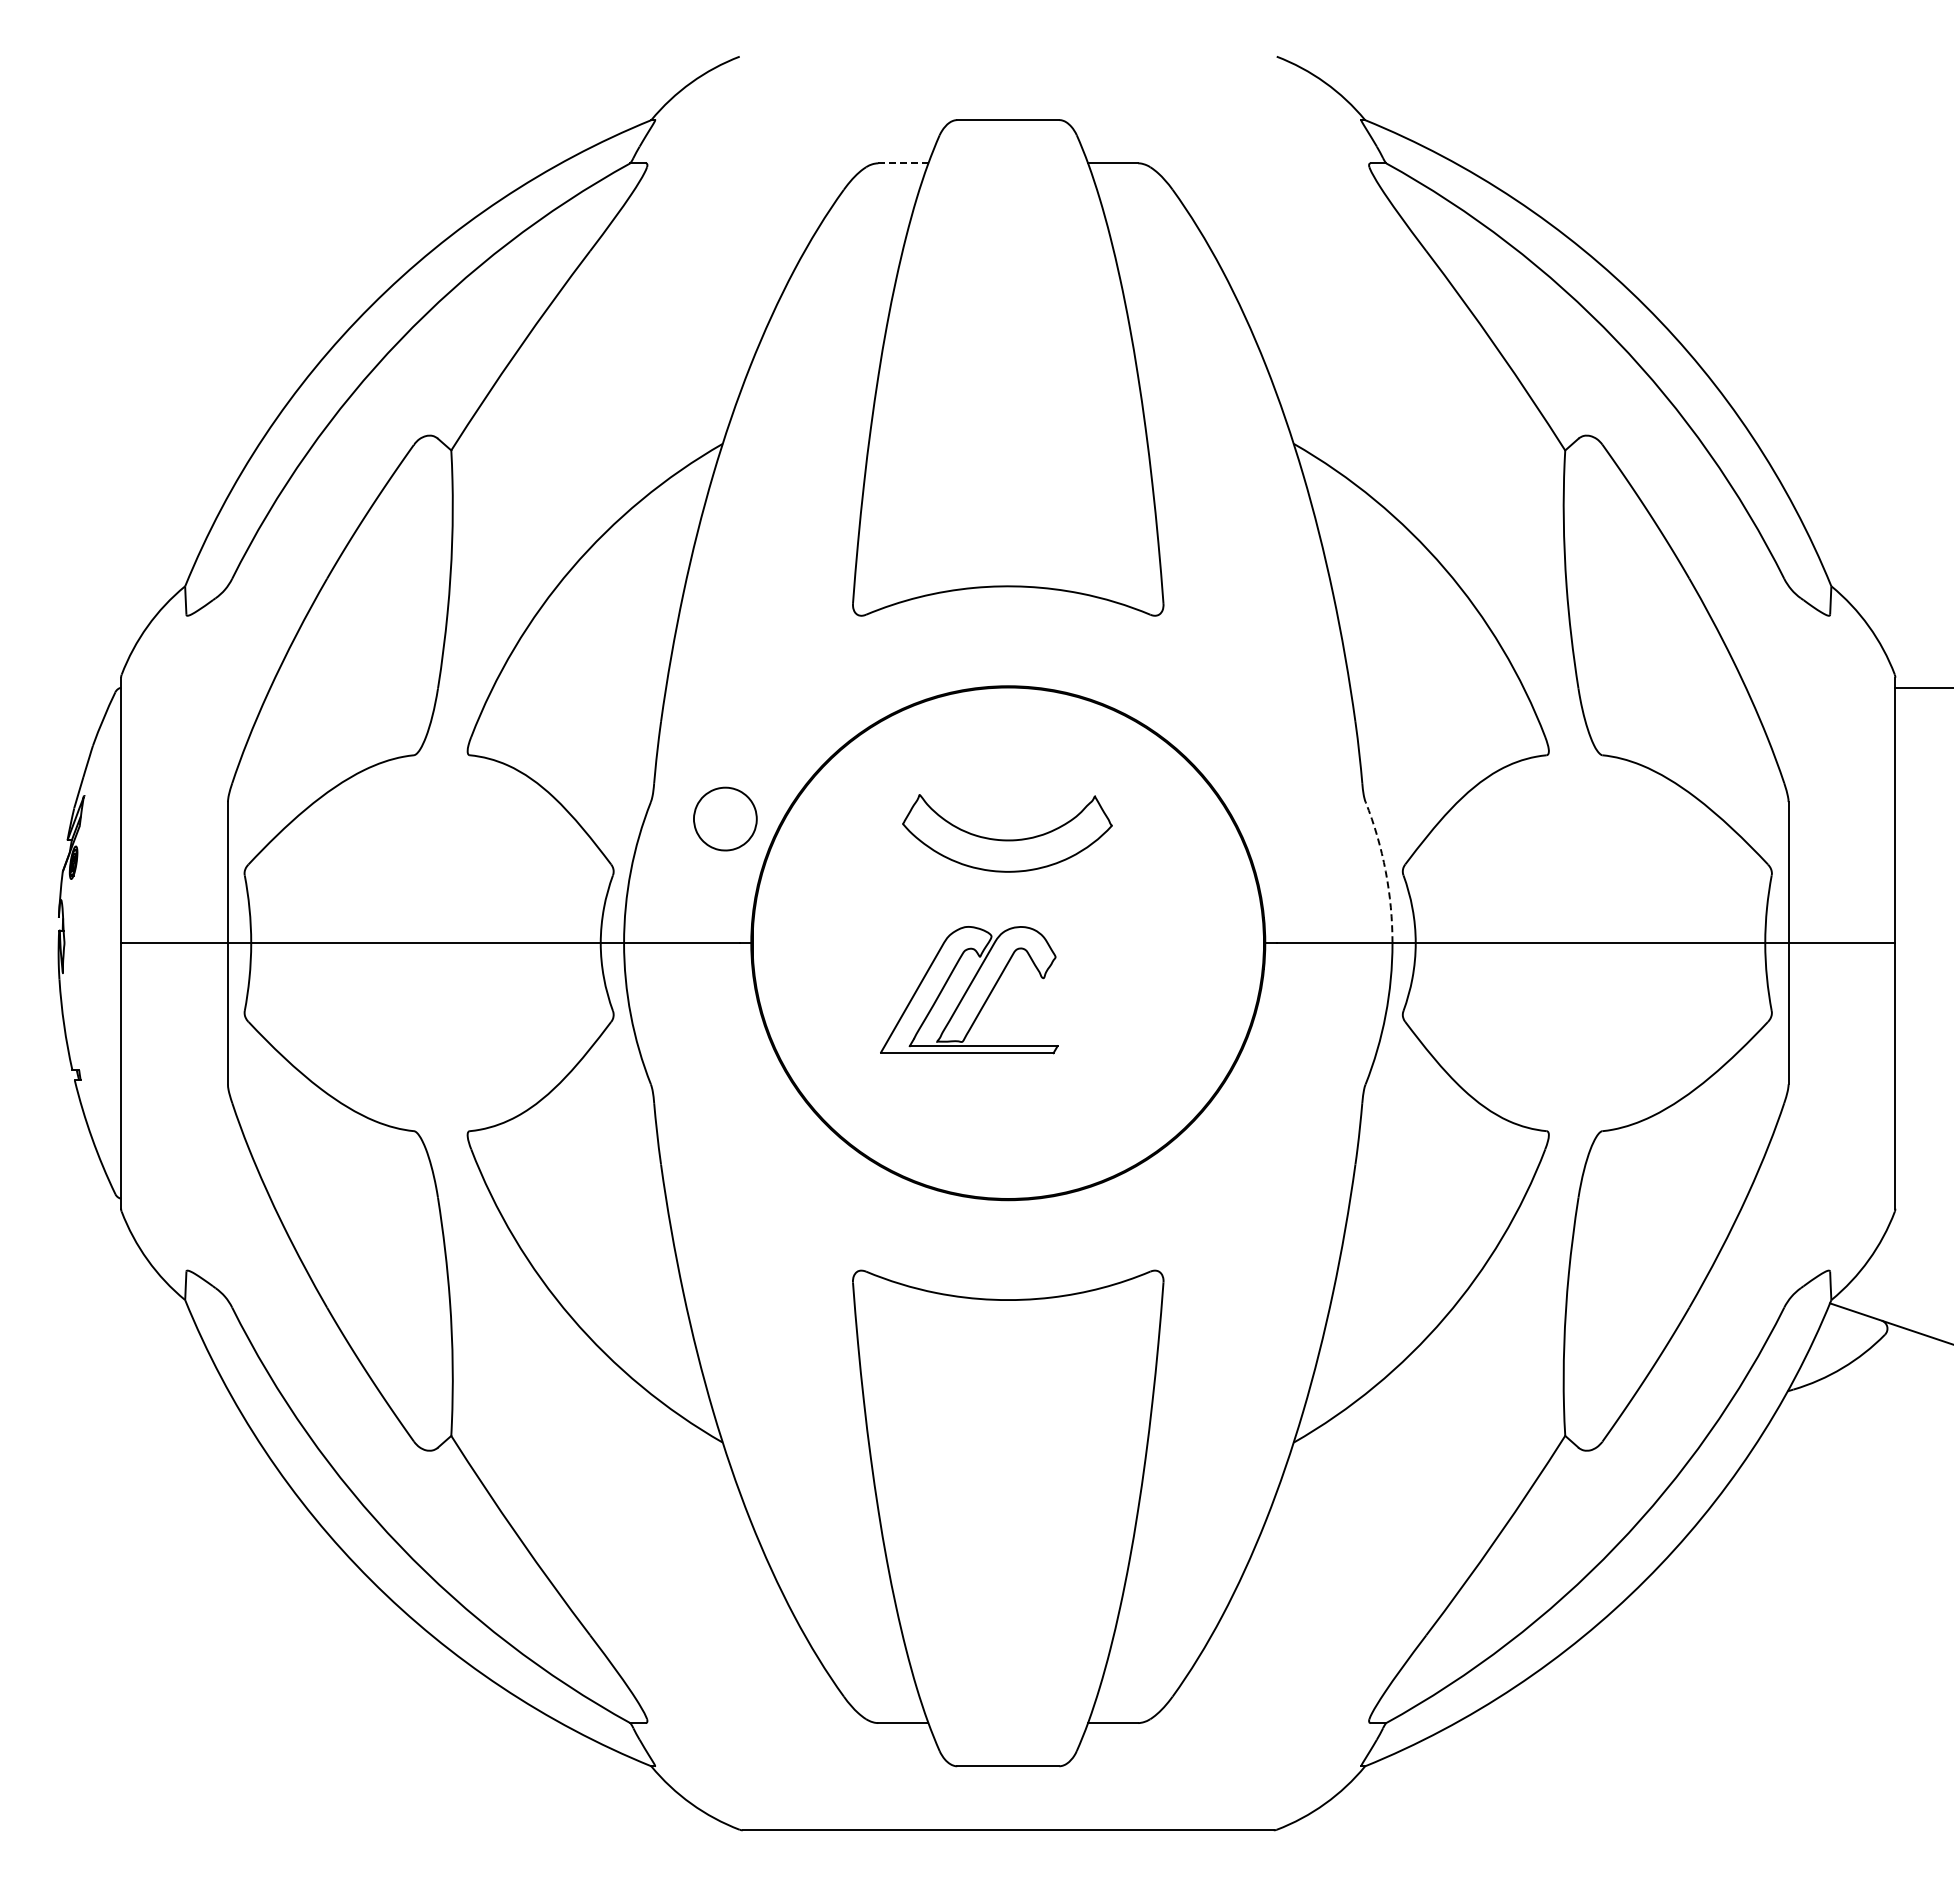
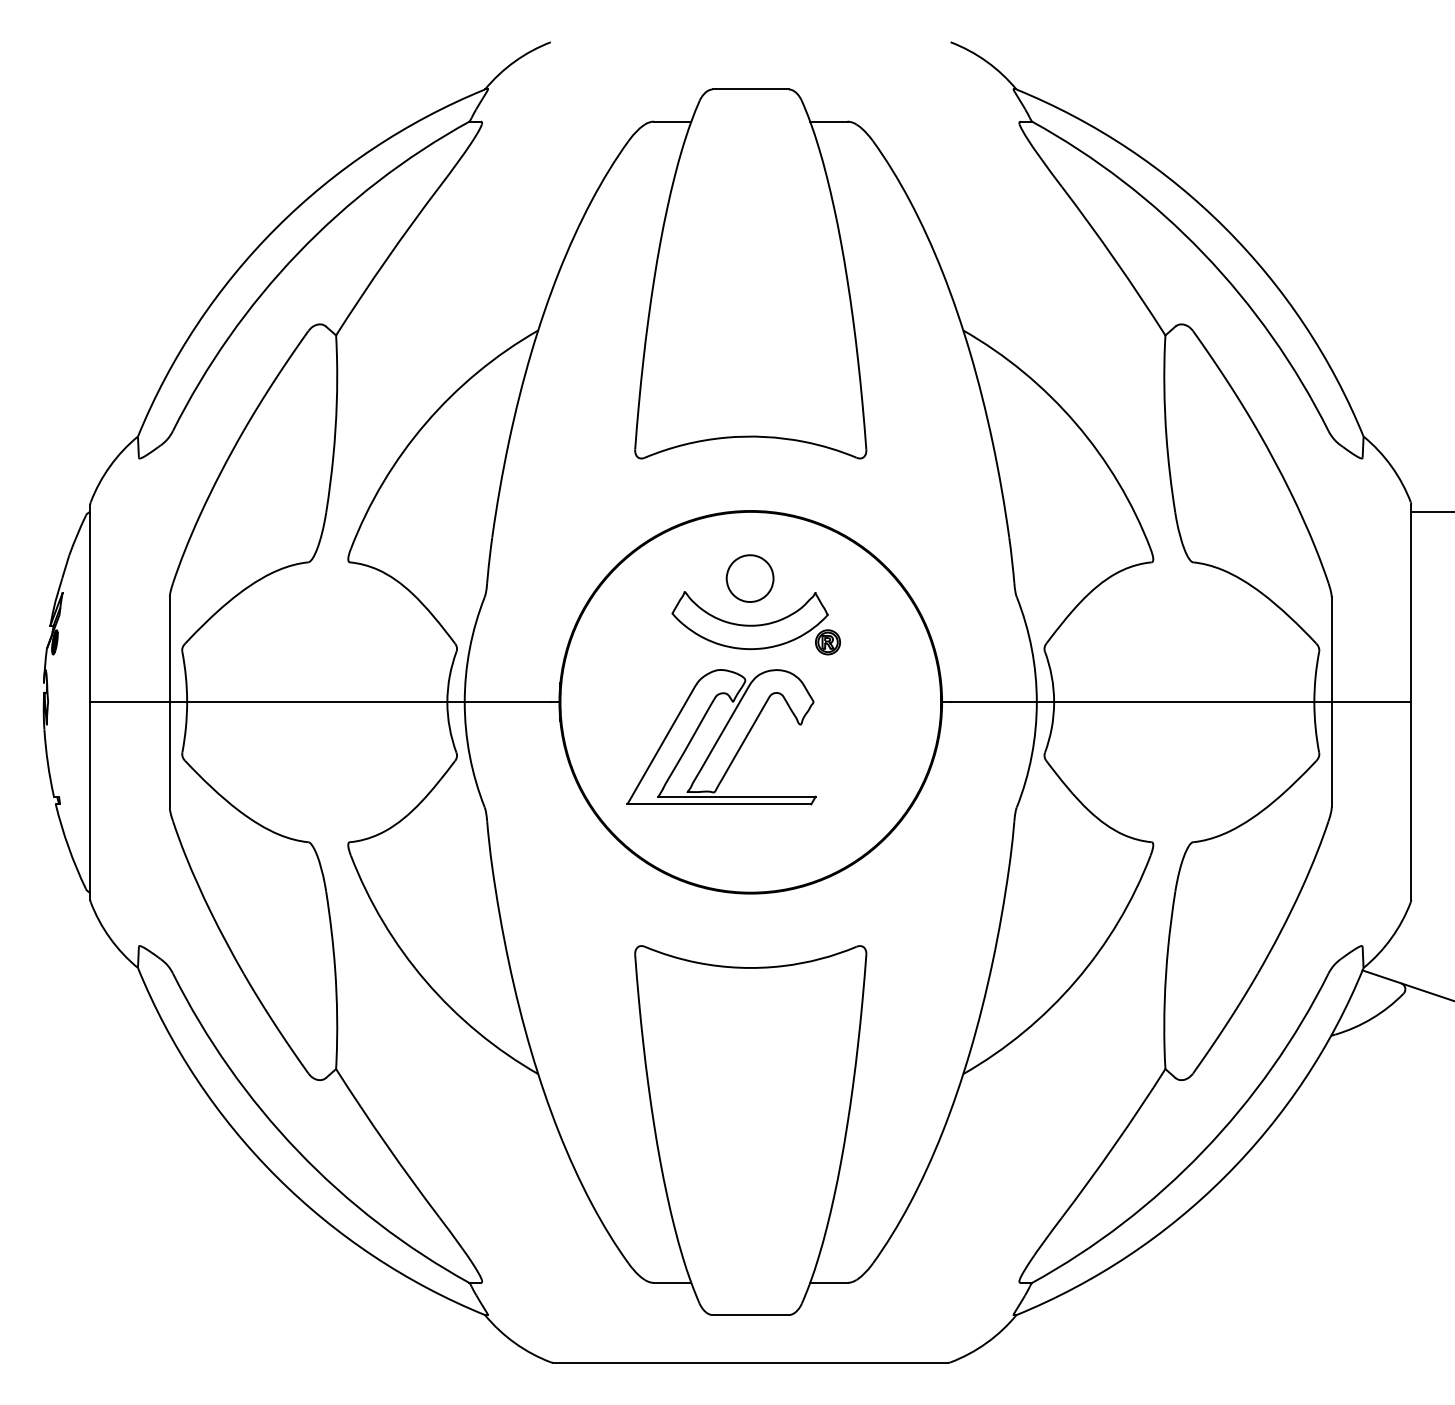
line: (903, 163) -> (672, 121), dashed -> solid
part: (725, 818) -> (750, 578), moved
part: (1111, 862) -> (827, 642), added
arc: (1385, 871) -> (1031, 648), dashed -> solid
part: (969, 989) -> (721, 736), size x1.43

